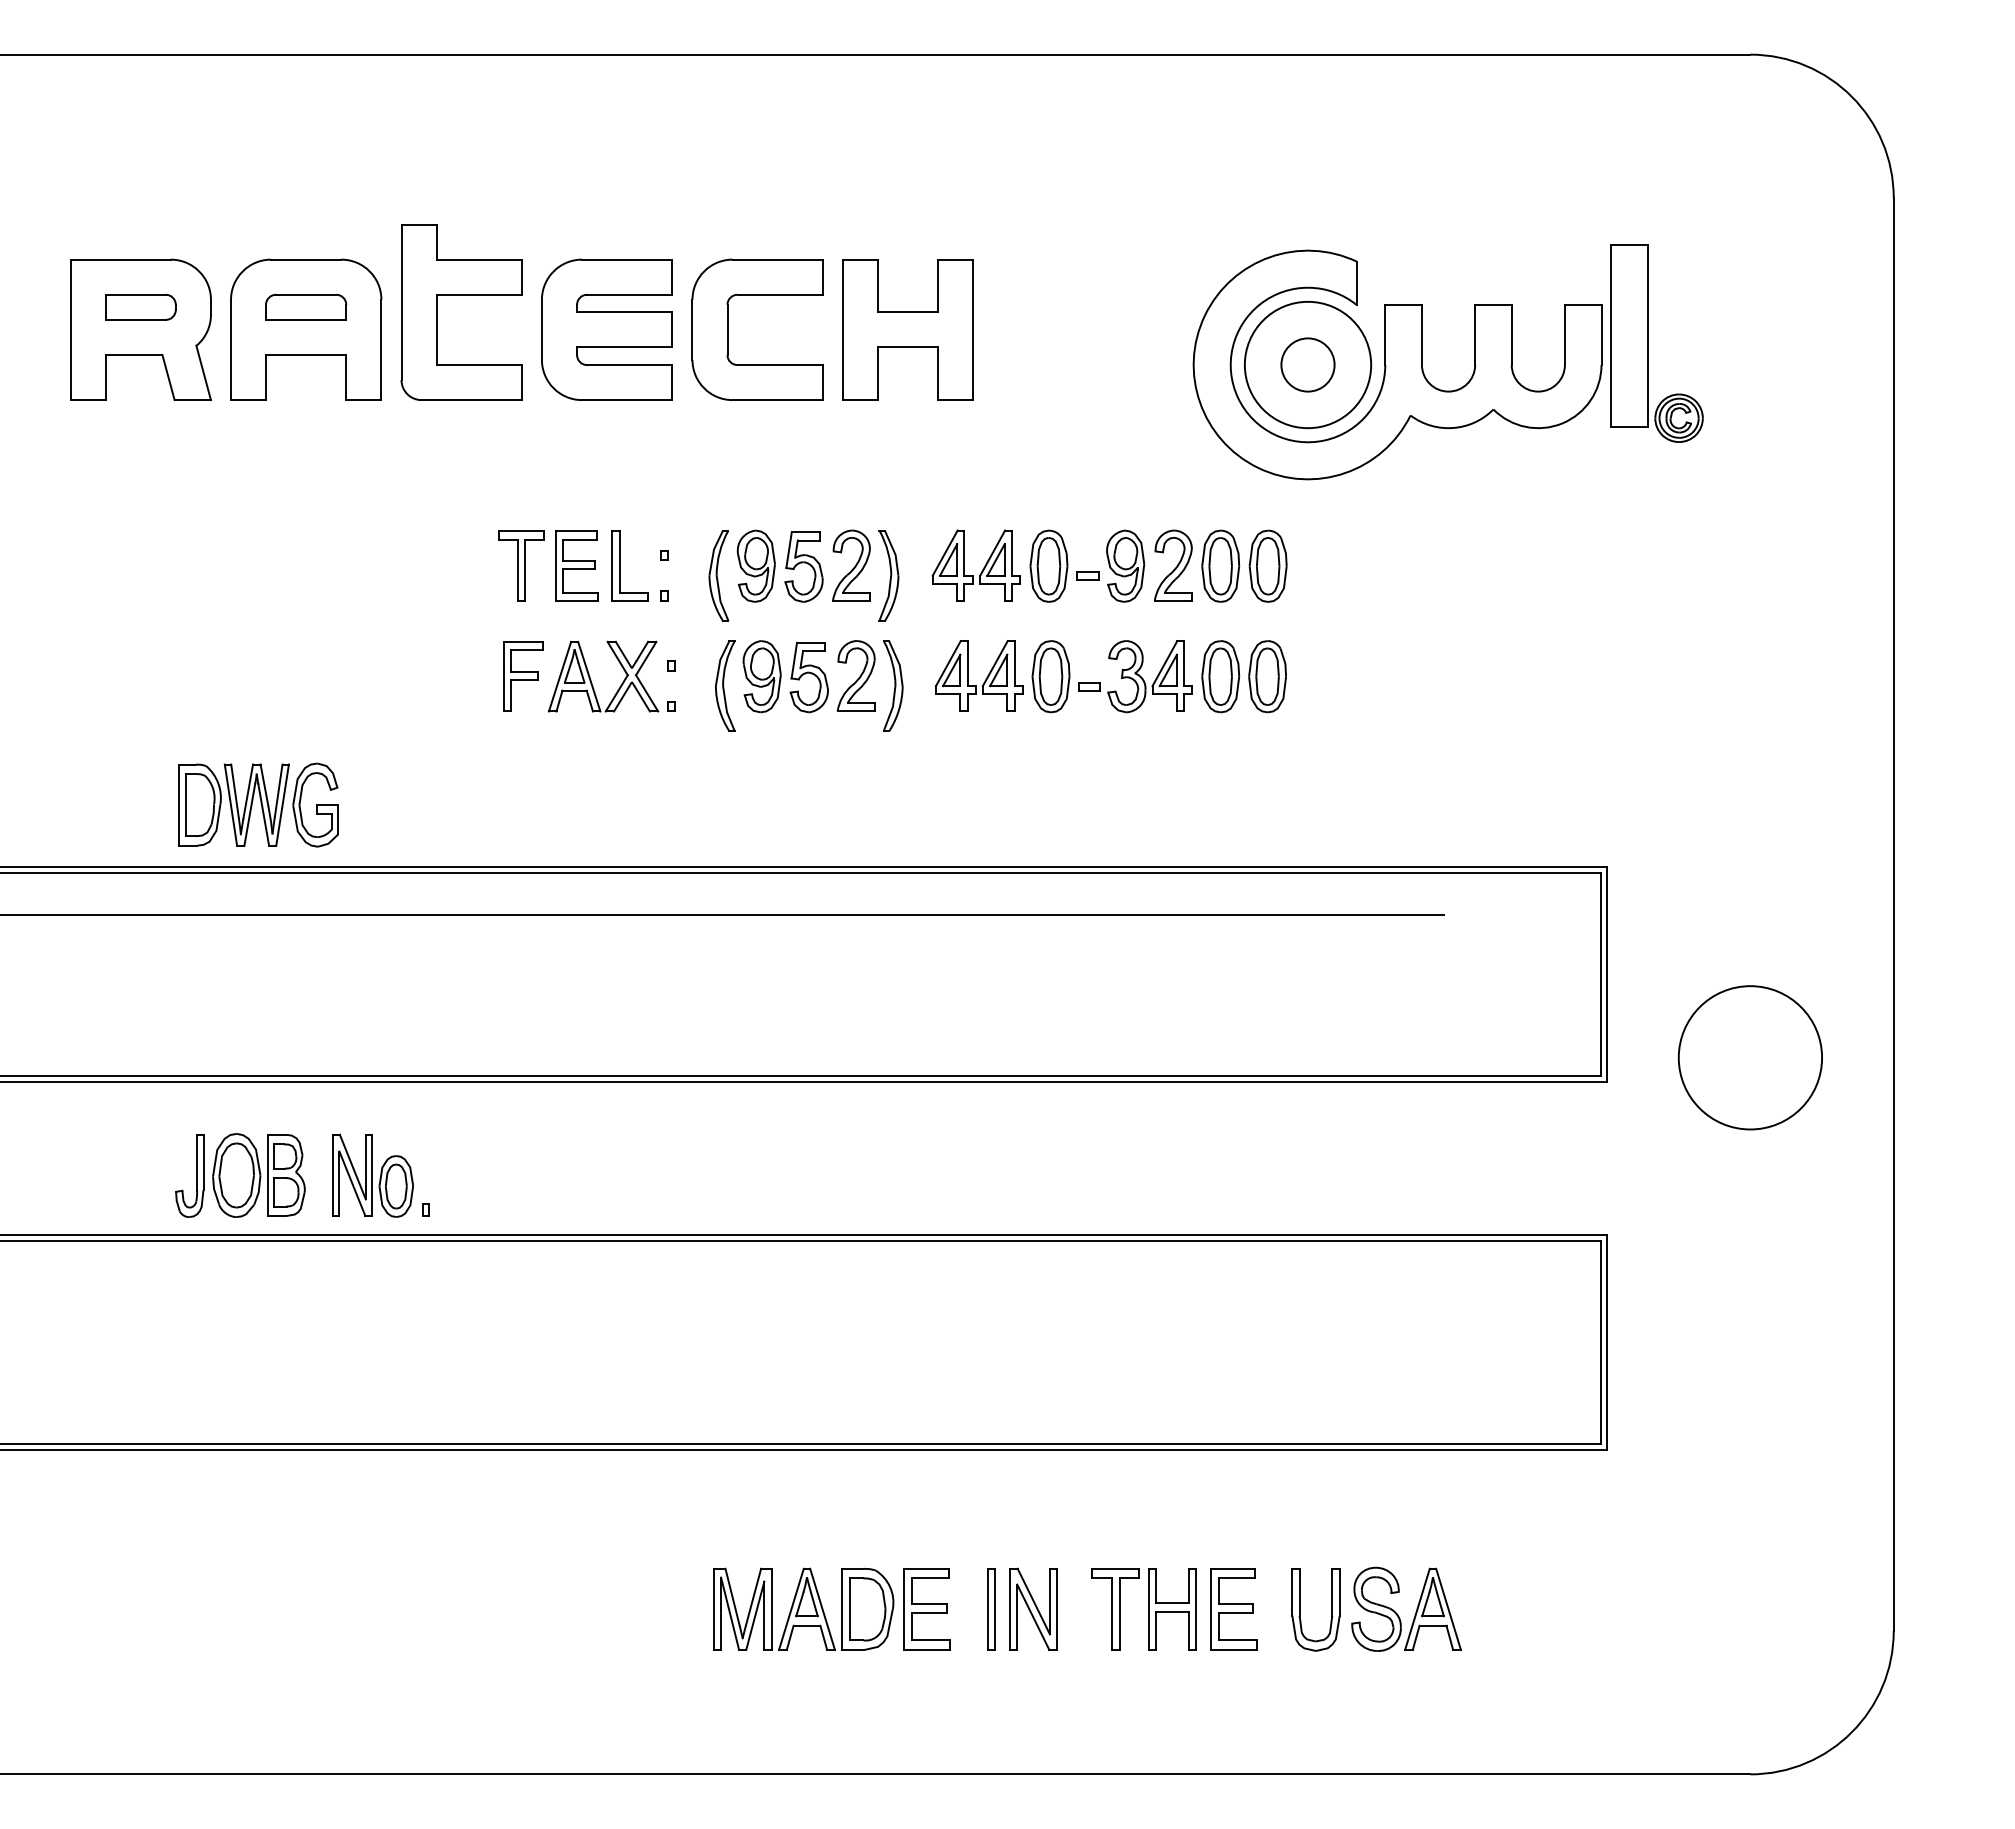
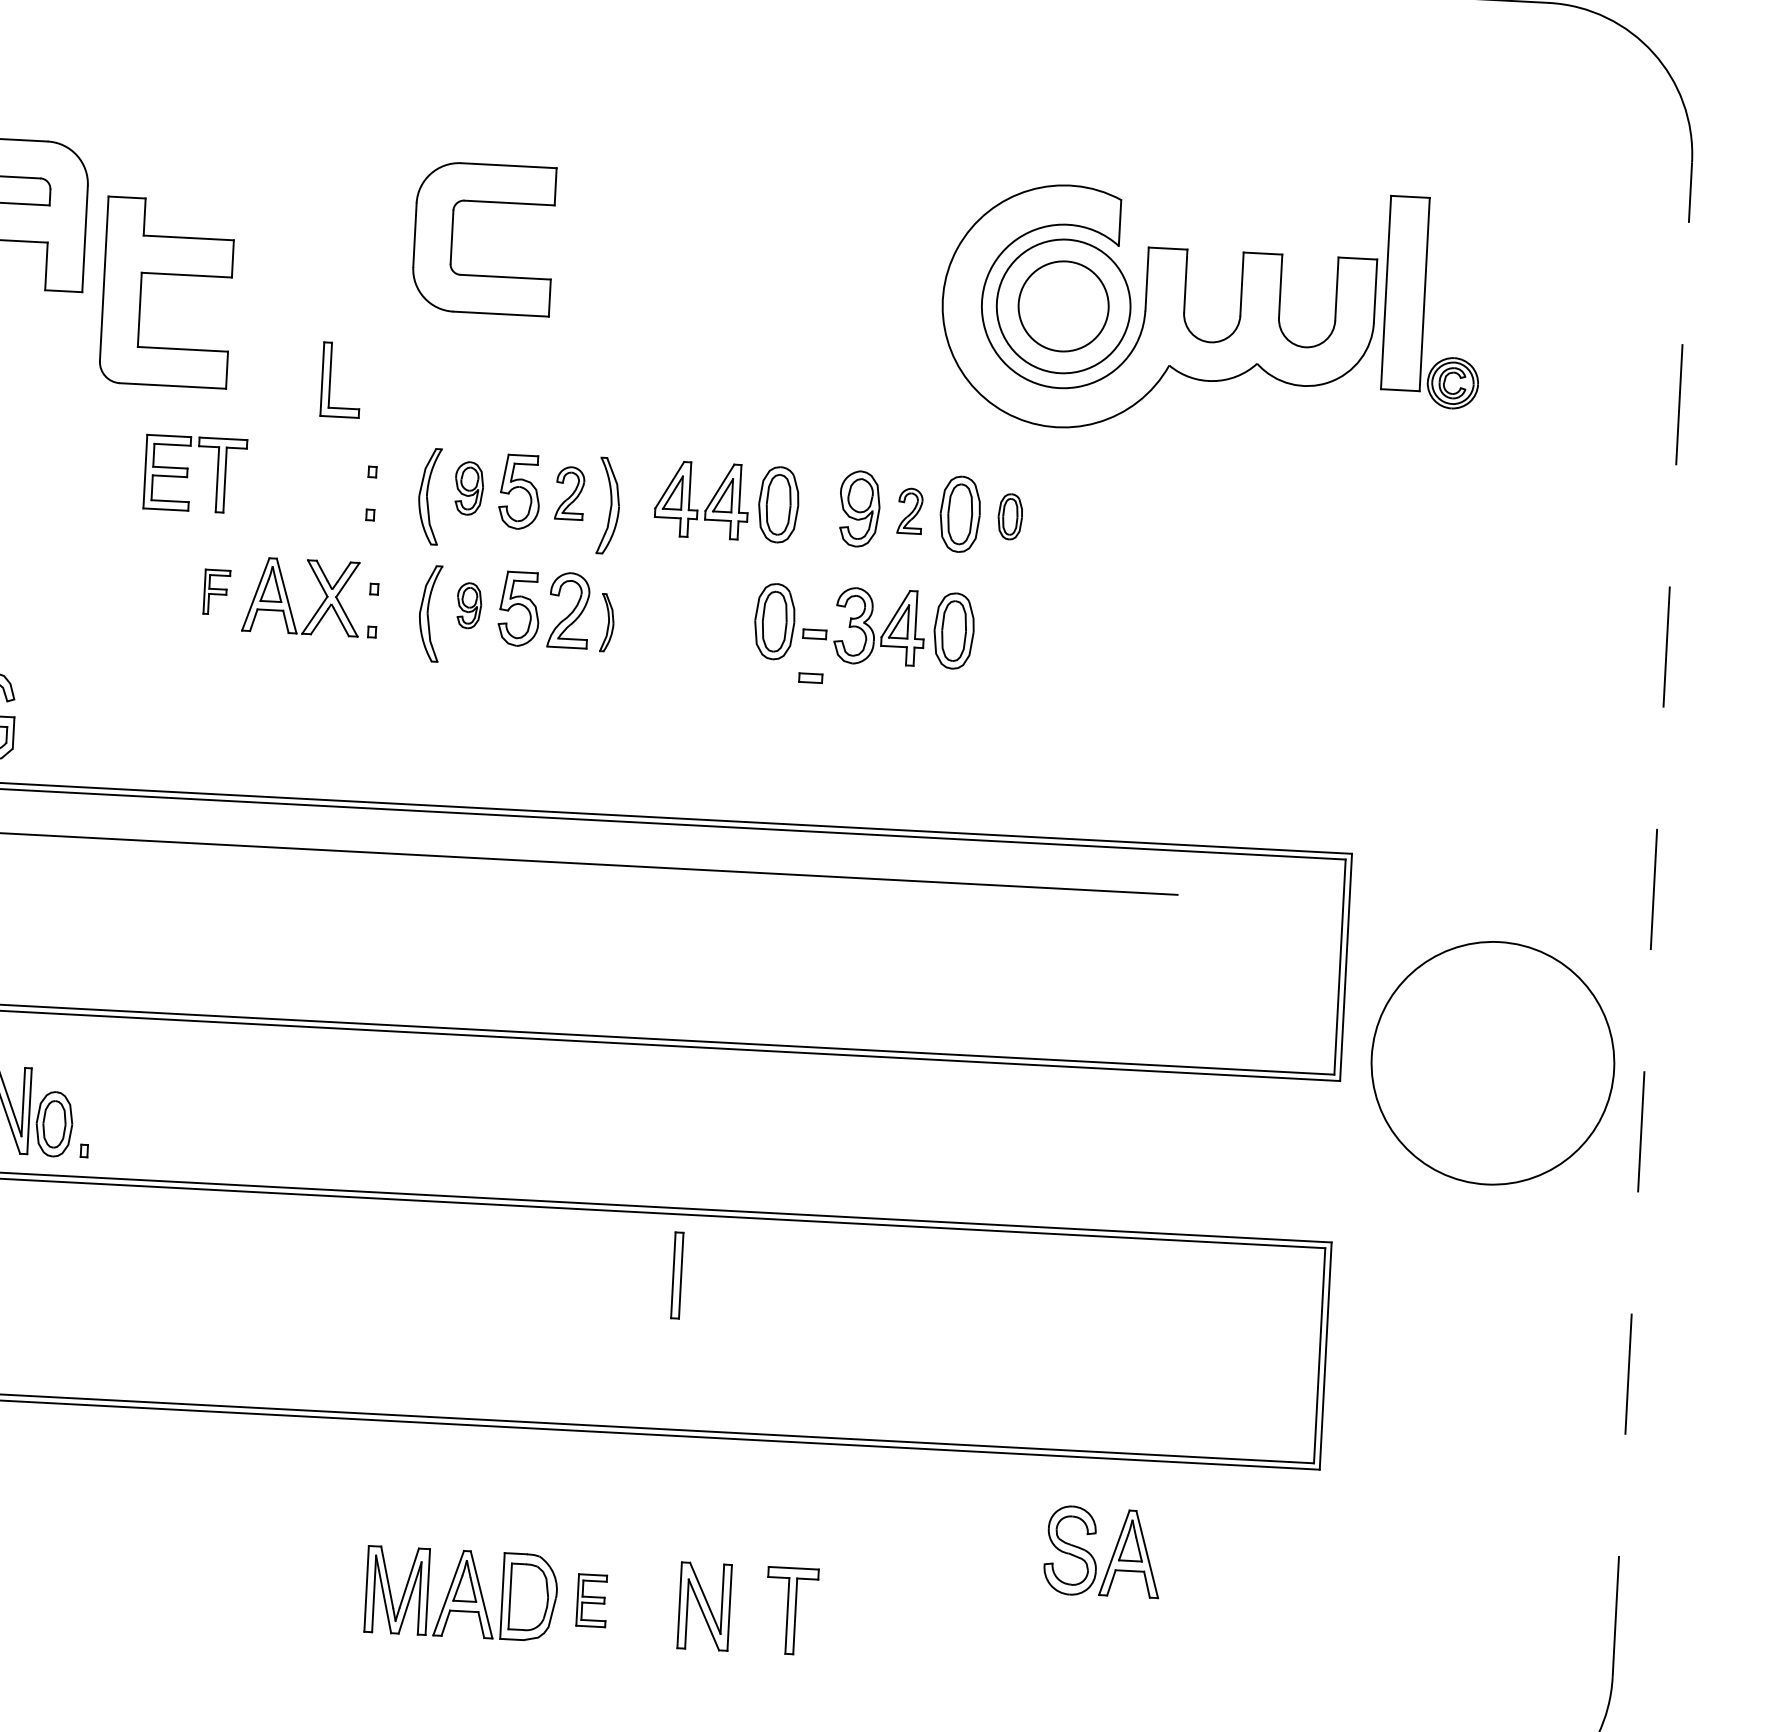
part: (461, 295) -> (168, 274), moved
part: (606, 329) -> (324, 230), removed
part: (907, 329) -> (642, 246), removed
circle: (1307, 364) -> (1063, 305), size x1.6
part: (576, 565) -> (167, 471), moved
part: (620, 565) -> (331, 378), moved
part: (755, 565) -> (468, 487), size x0.7
part: (851, 565) -> (570, 493), size x0.7
part: (1173, 565) -> (910, 510), size x0.6
part: (1267, 565) -> (1009, 516), size x0.6
part: (1087, 575) -> (810, 677), moved
part: (523, 676) -> (217, 592), size x0.6
part: (761, 676) -> (468, 605), size x0.6
part: (1267, 676) -> (1003, 633), removed
part: (984, 680) -> (704, 622), removed
part: (893, 685) -> (607, 622), size x0.6
line: (1893, 914) -> (1652, 919), solid -> dashed
circle: (1750, 1057) -> (1493, 1062), size x1.6
part: (926, 1609) -> (591, 1600), size x0.6
part: (991, 1609) -> (677, 1275), moved
part: (1172, 1609) -> (851, 1614), removed
part: (1233, 1609) -> (915, 1617), removed
part: (1300, 1609) -> (986, 1621), removed
part: (1415, 1611) -> (1112, 1554), moved

